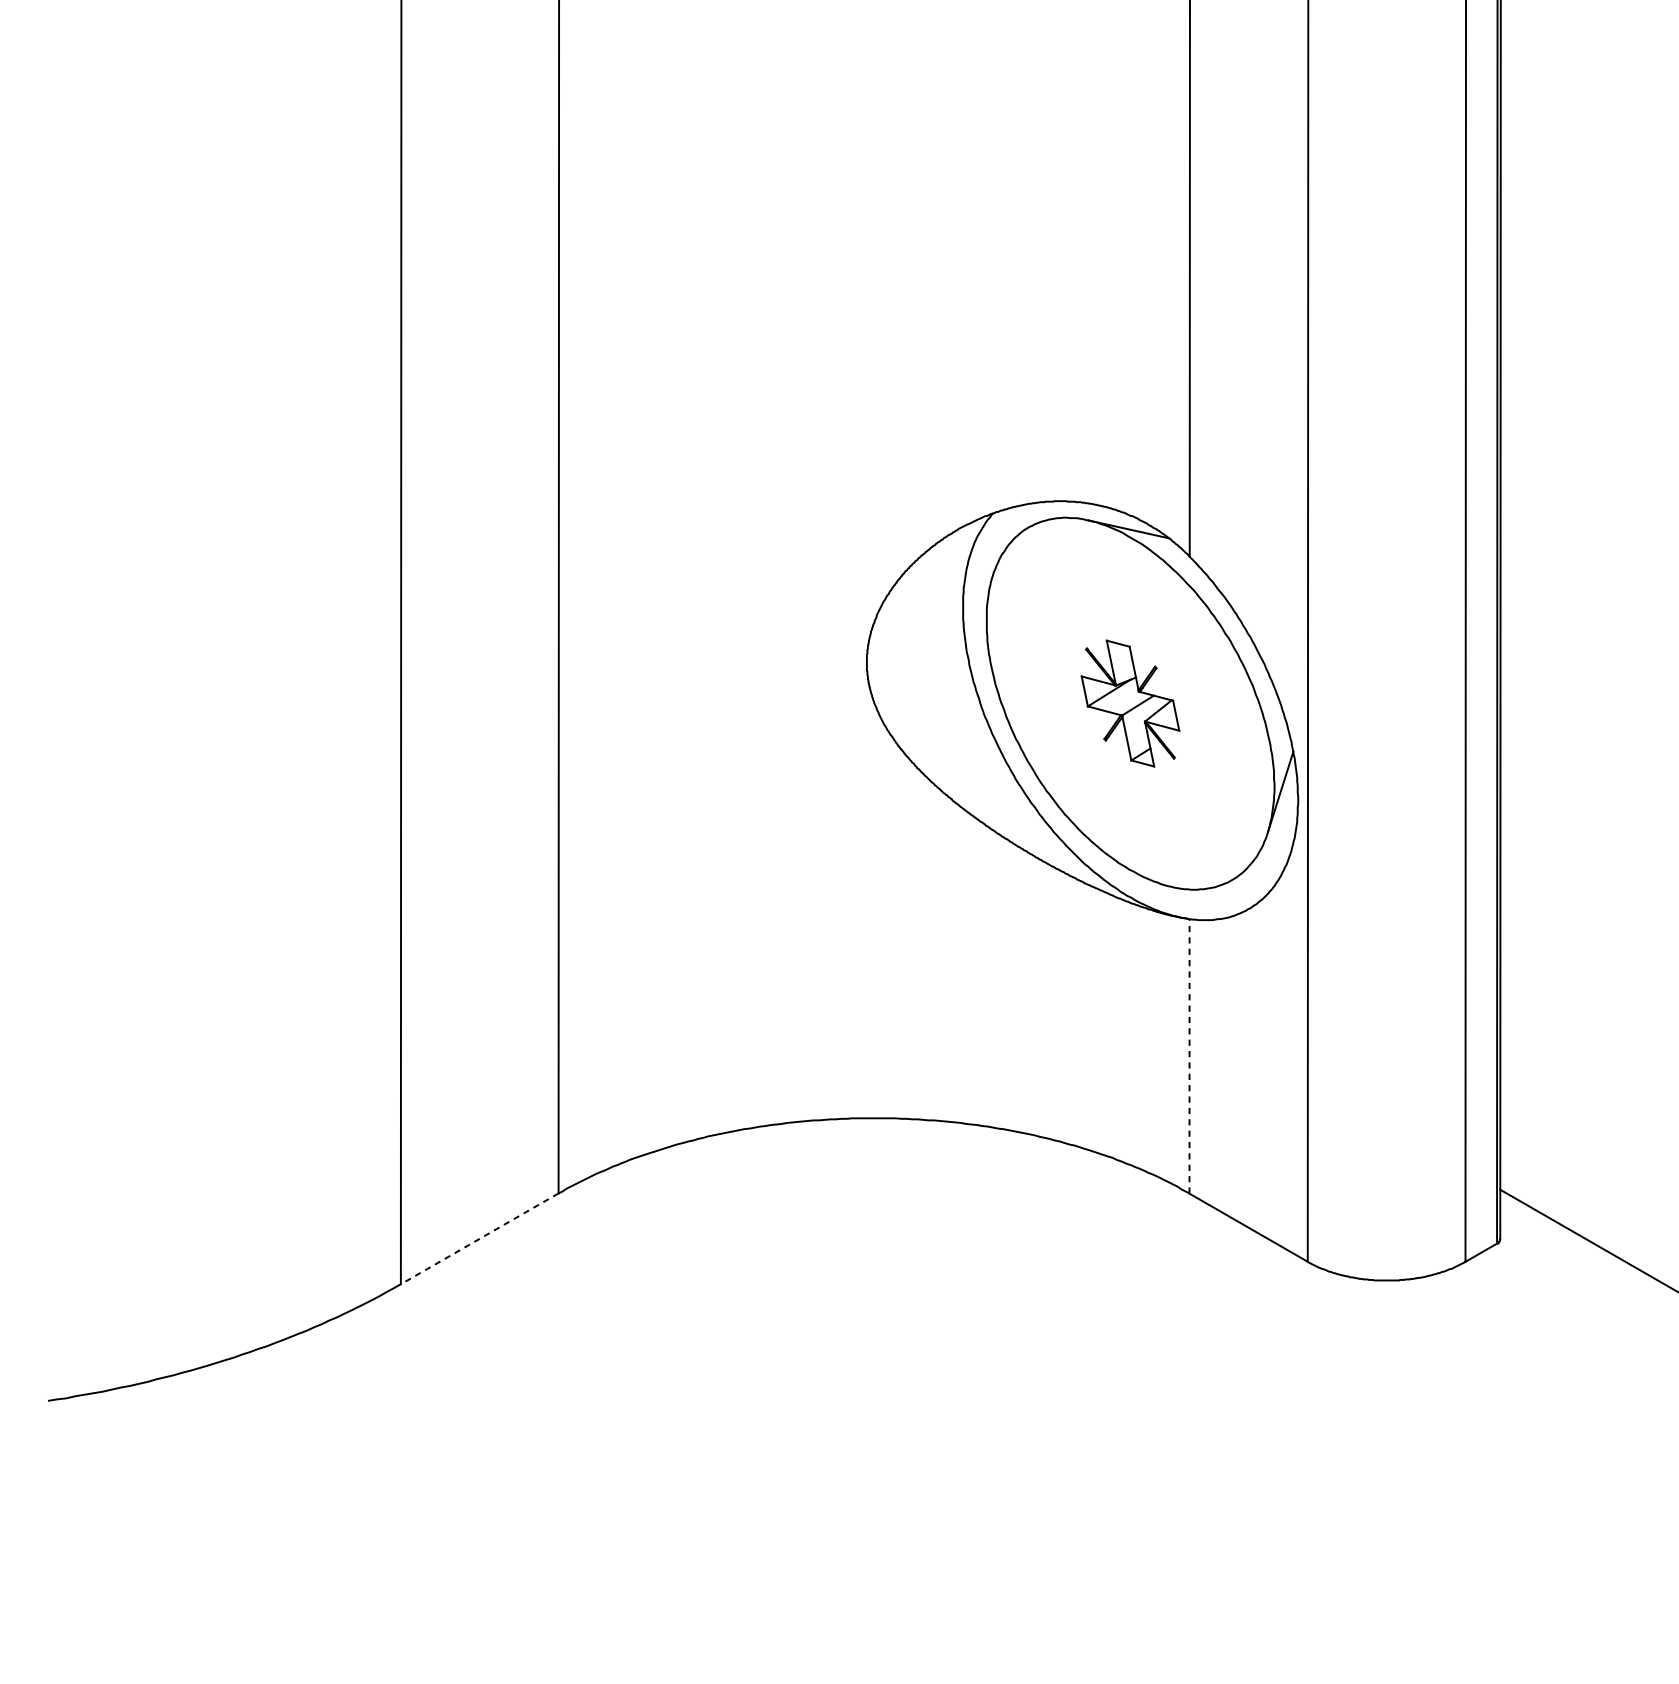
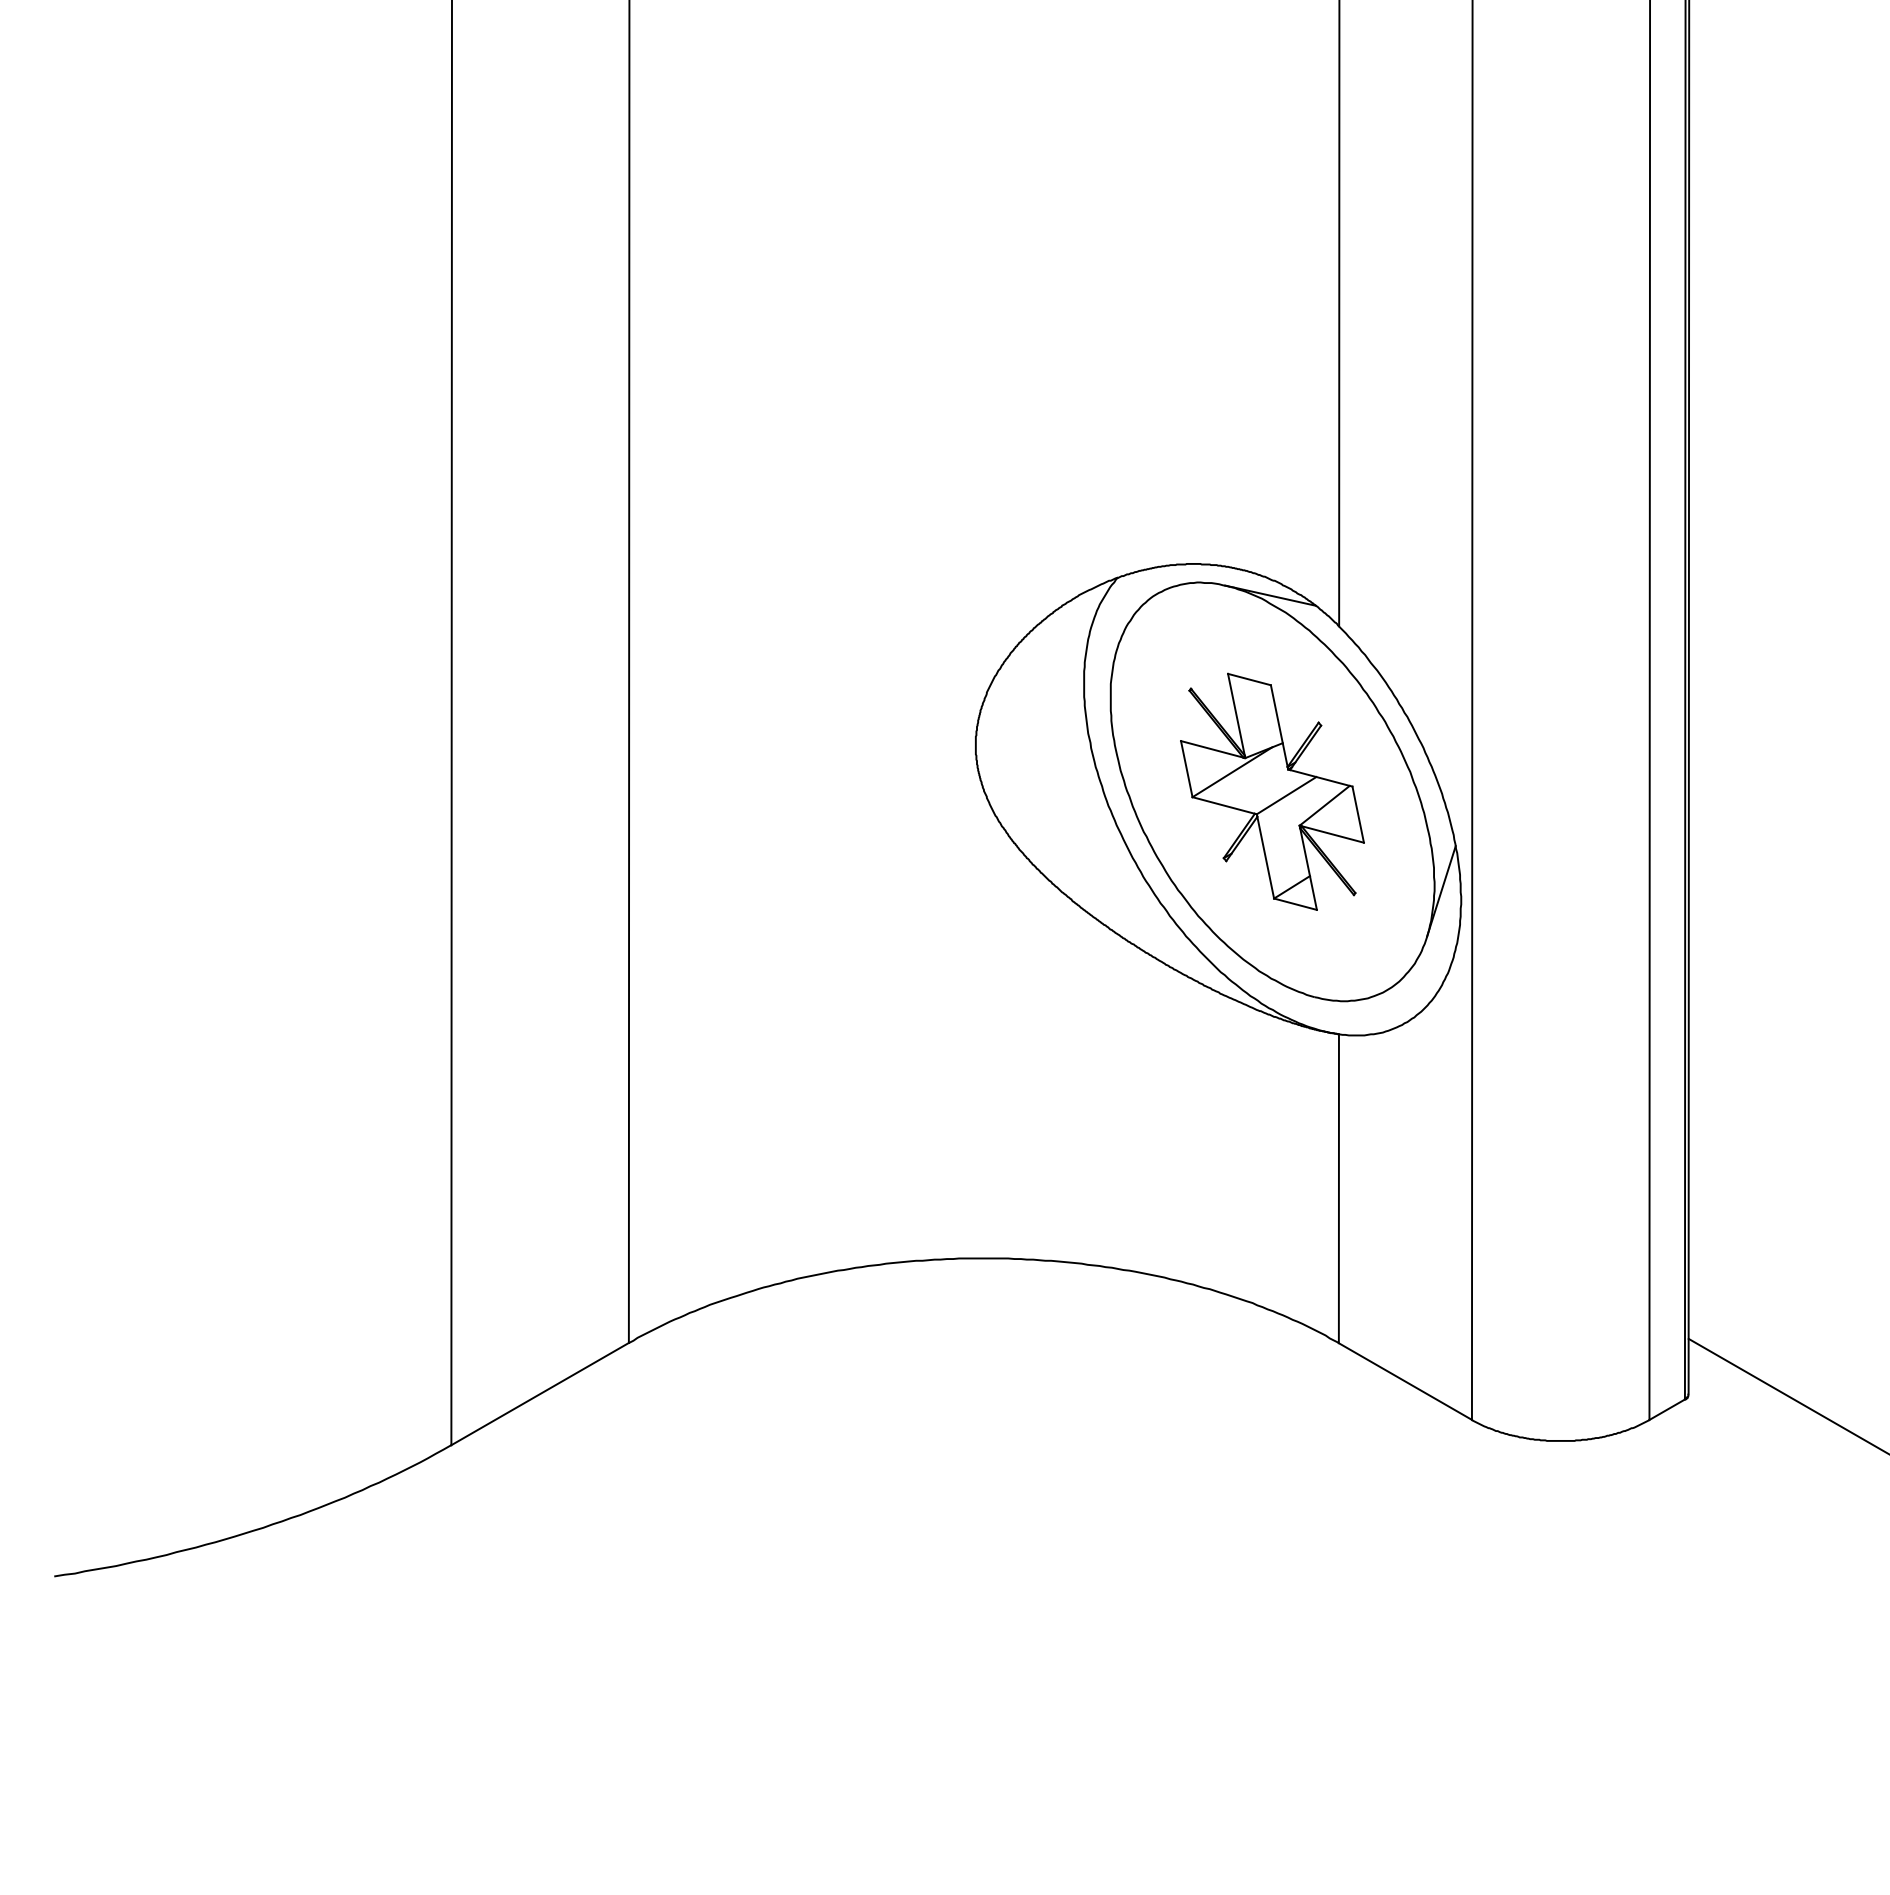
part: (1130, 703) -> (1272, 791), size x1.67
line: (1189, 1056) -> (1338, 1188), dashed -> solid
line: (479, 1239) -> (539, 1394), dashed -> solid

